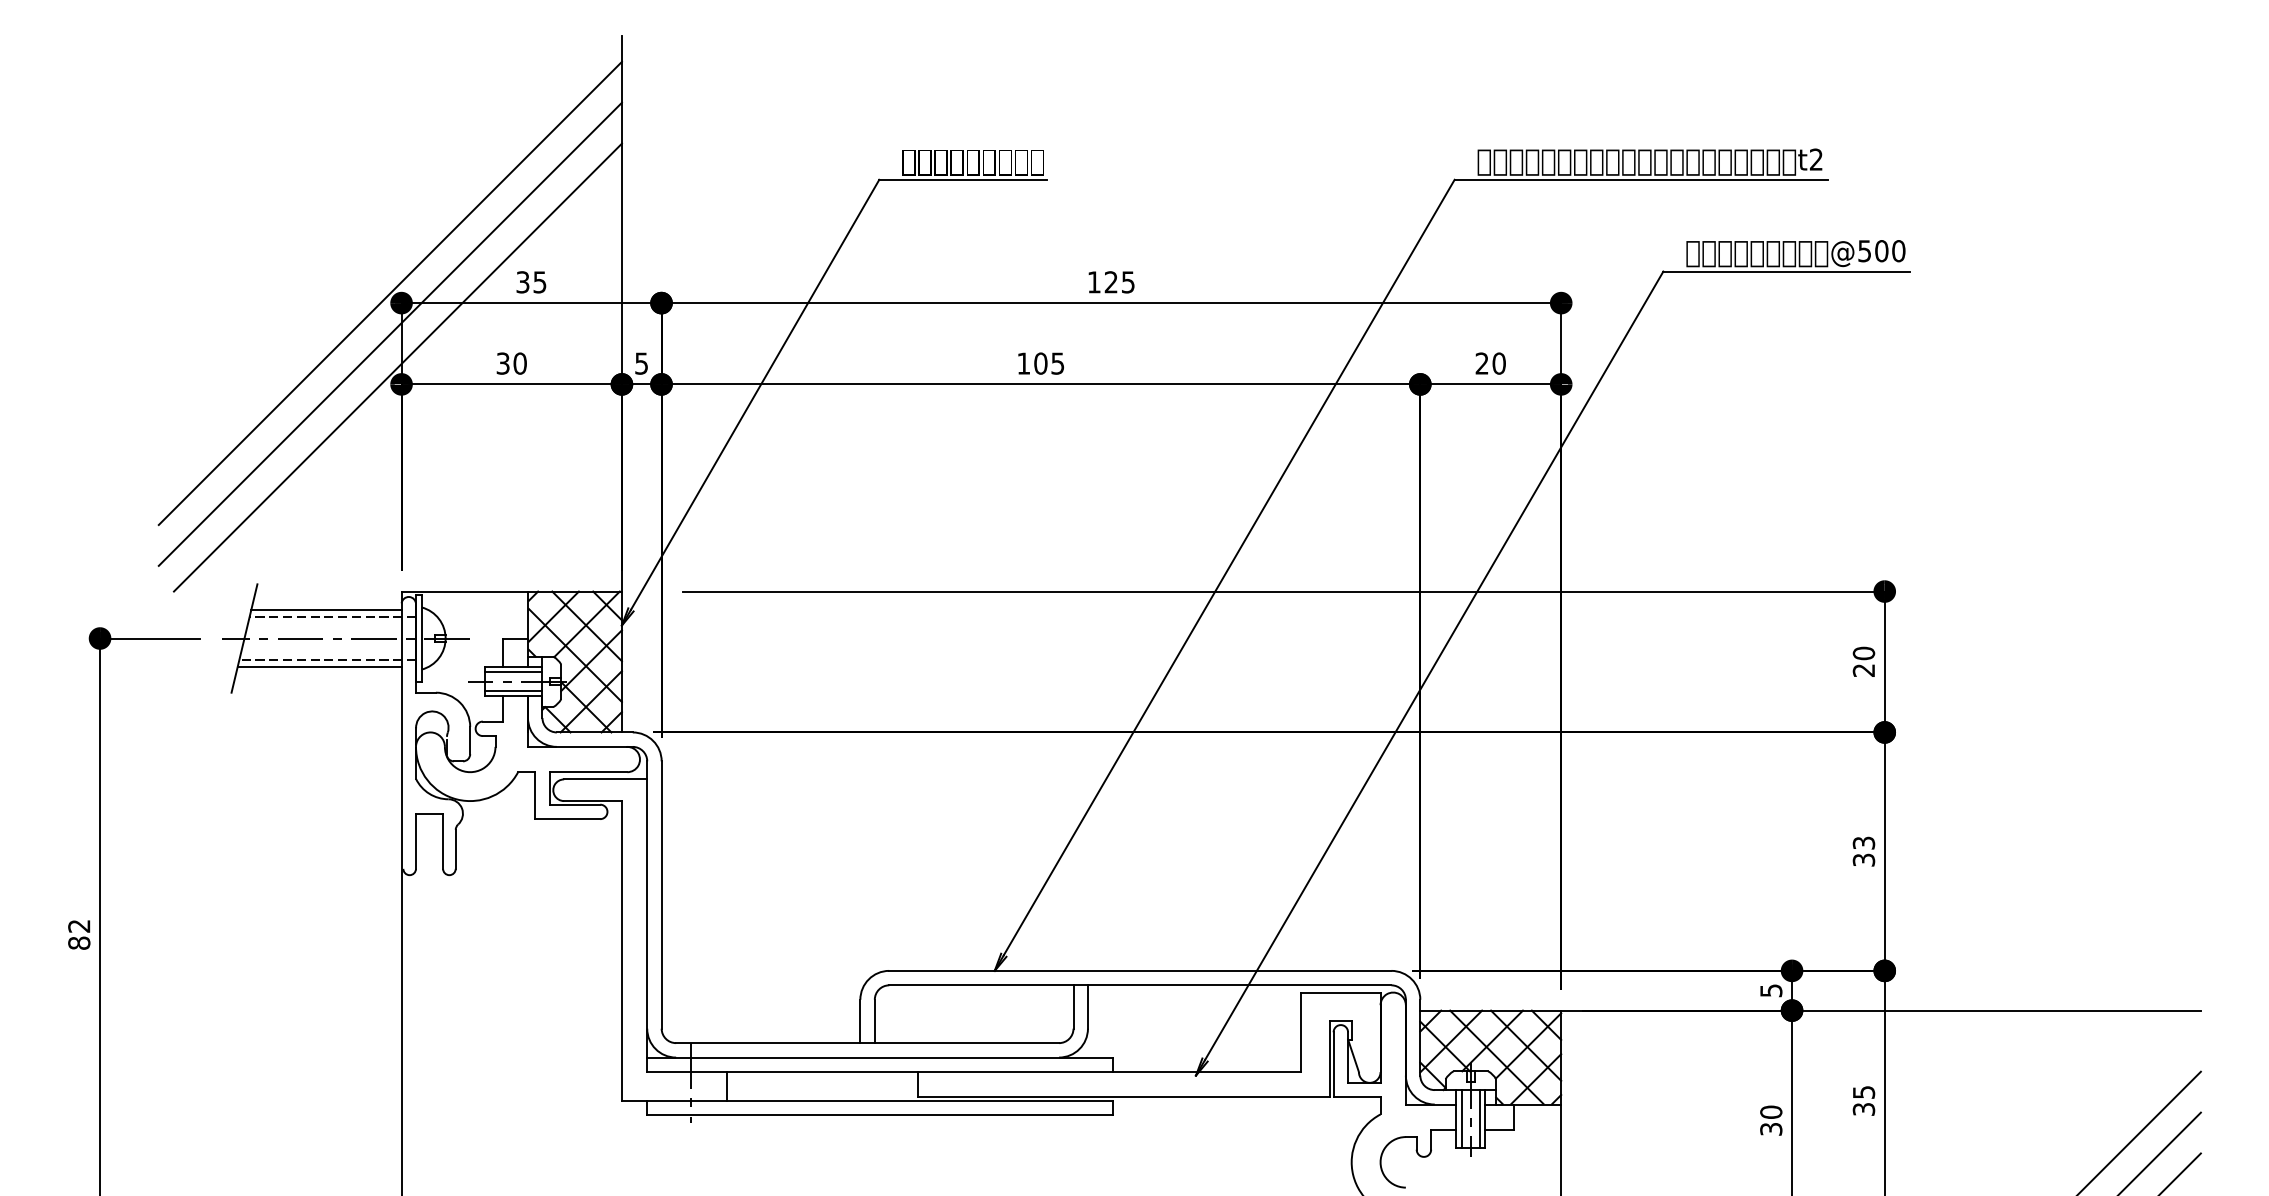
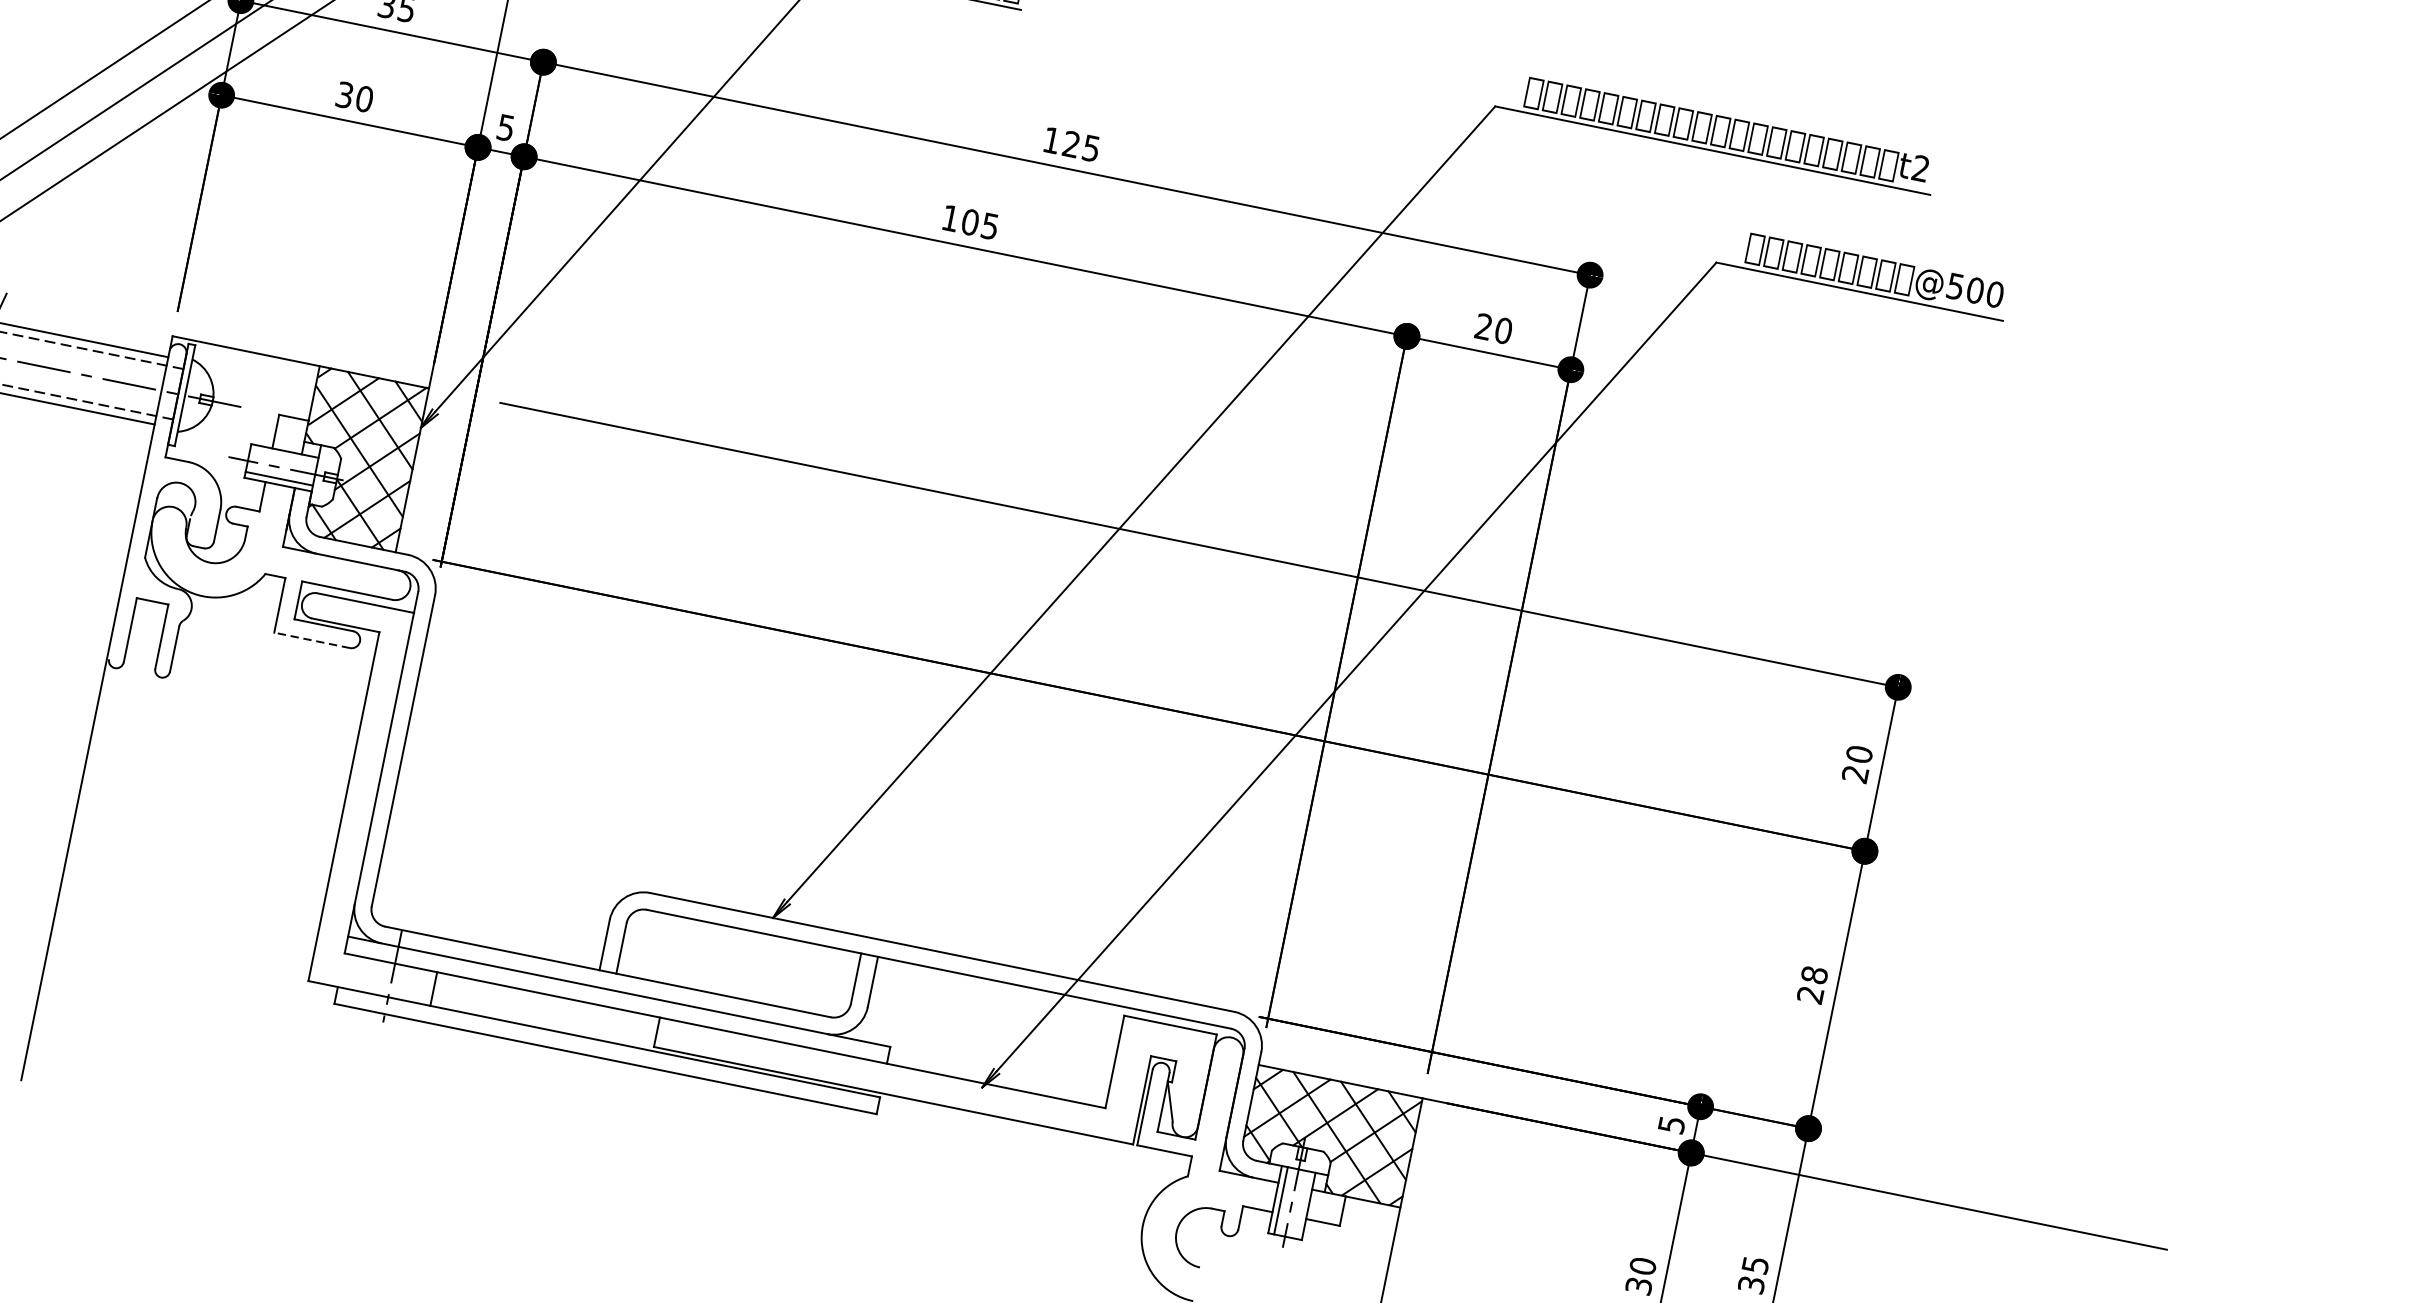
line: (513, 672) -> (283, 456), removed
line: (567, 819) -> (311, 640), solid -> dashed
text: (1863, 851) -> (1812, 984), 33 -> 28
line: (1480, 1118) -> (1303, 1204), removed

